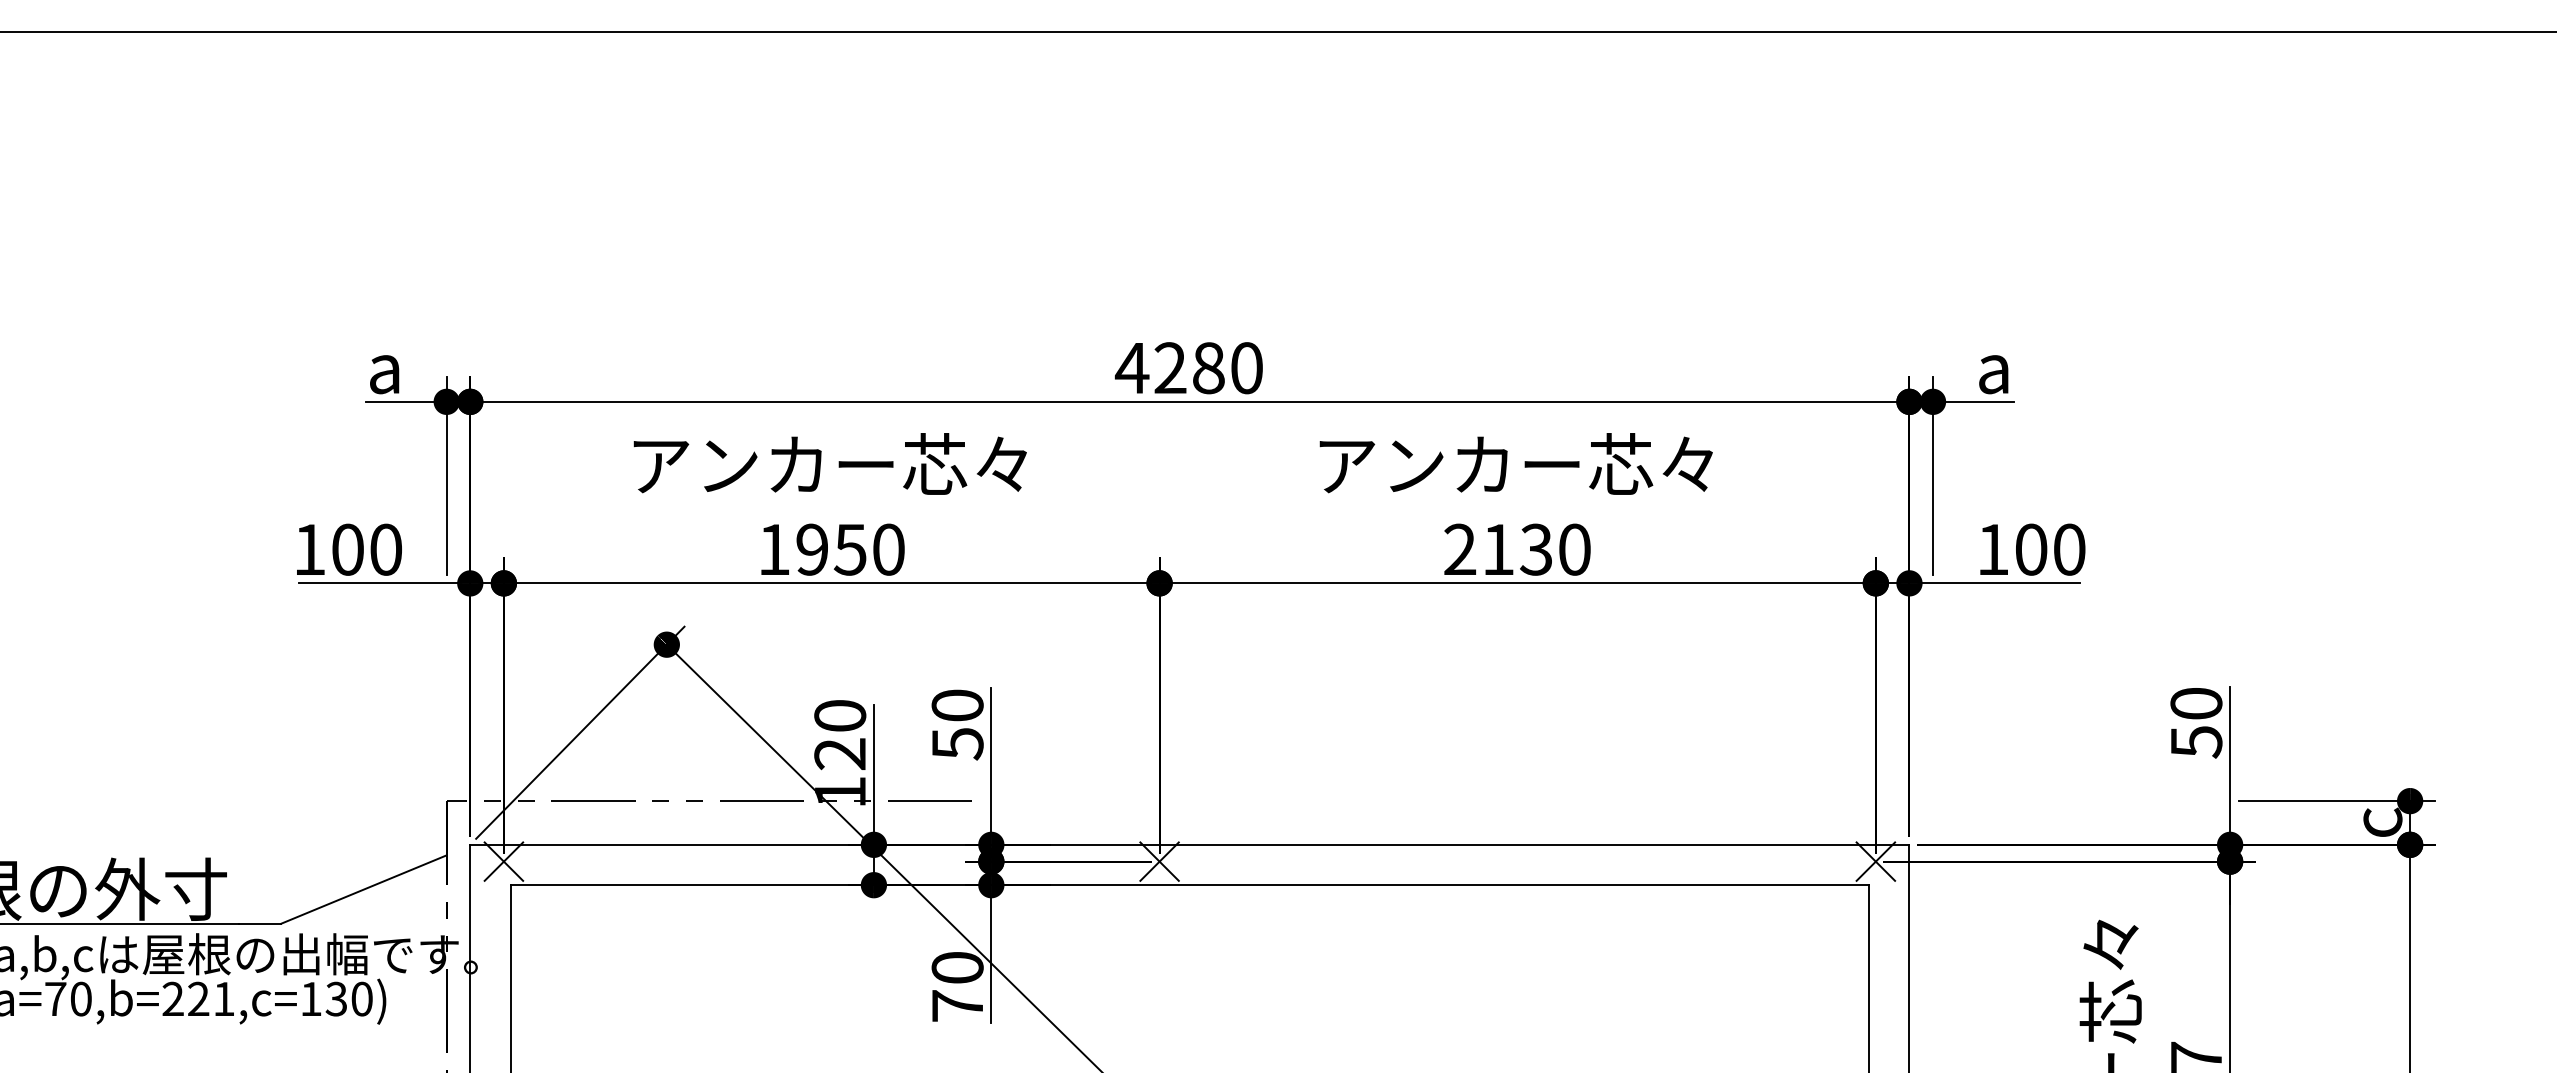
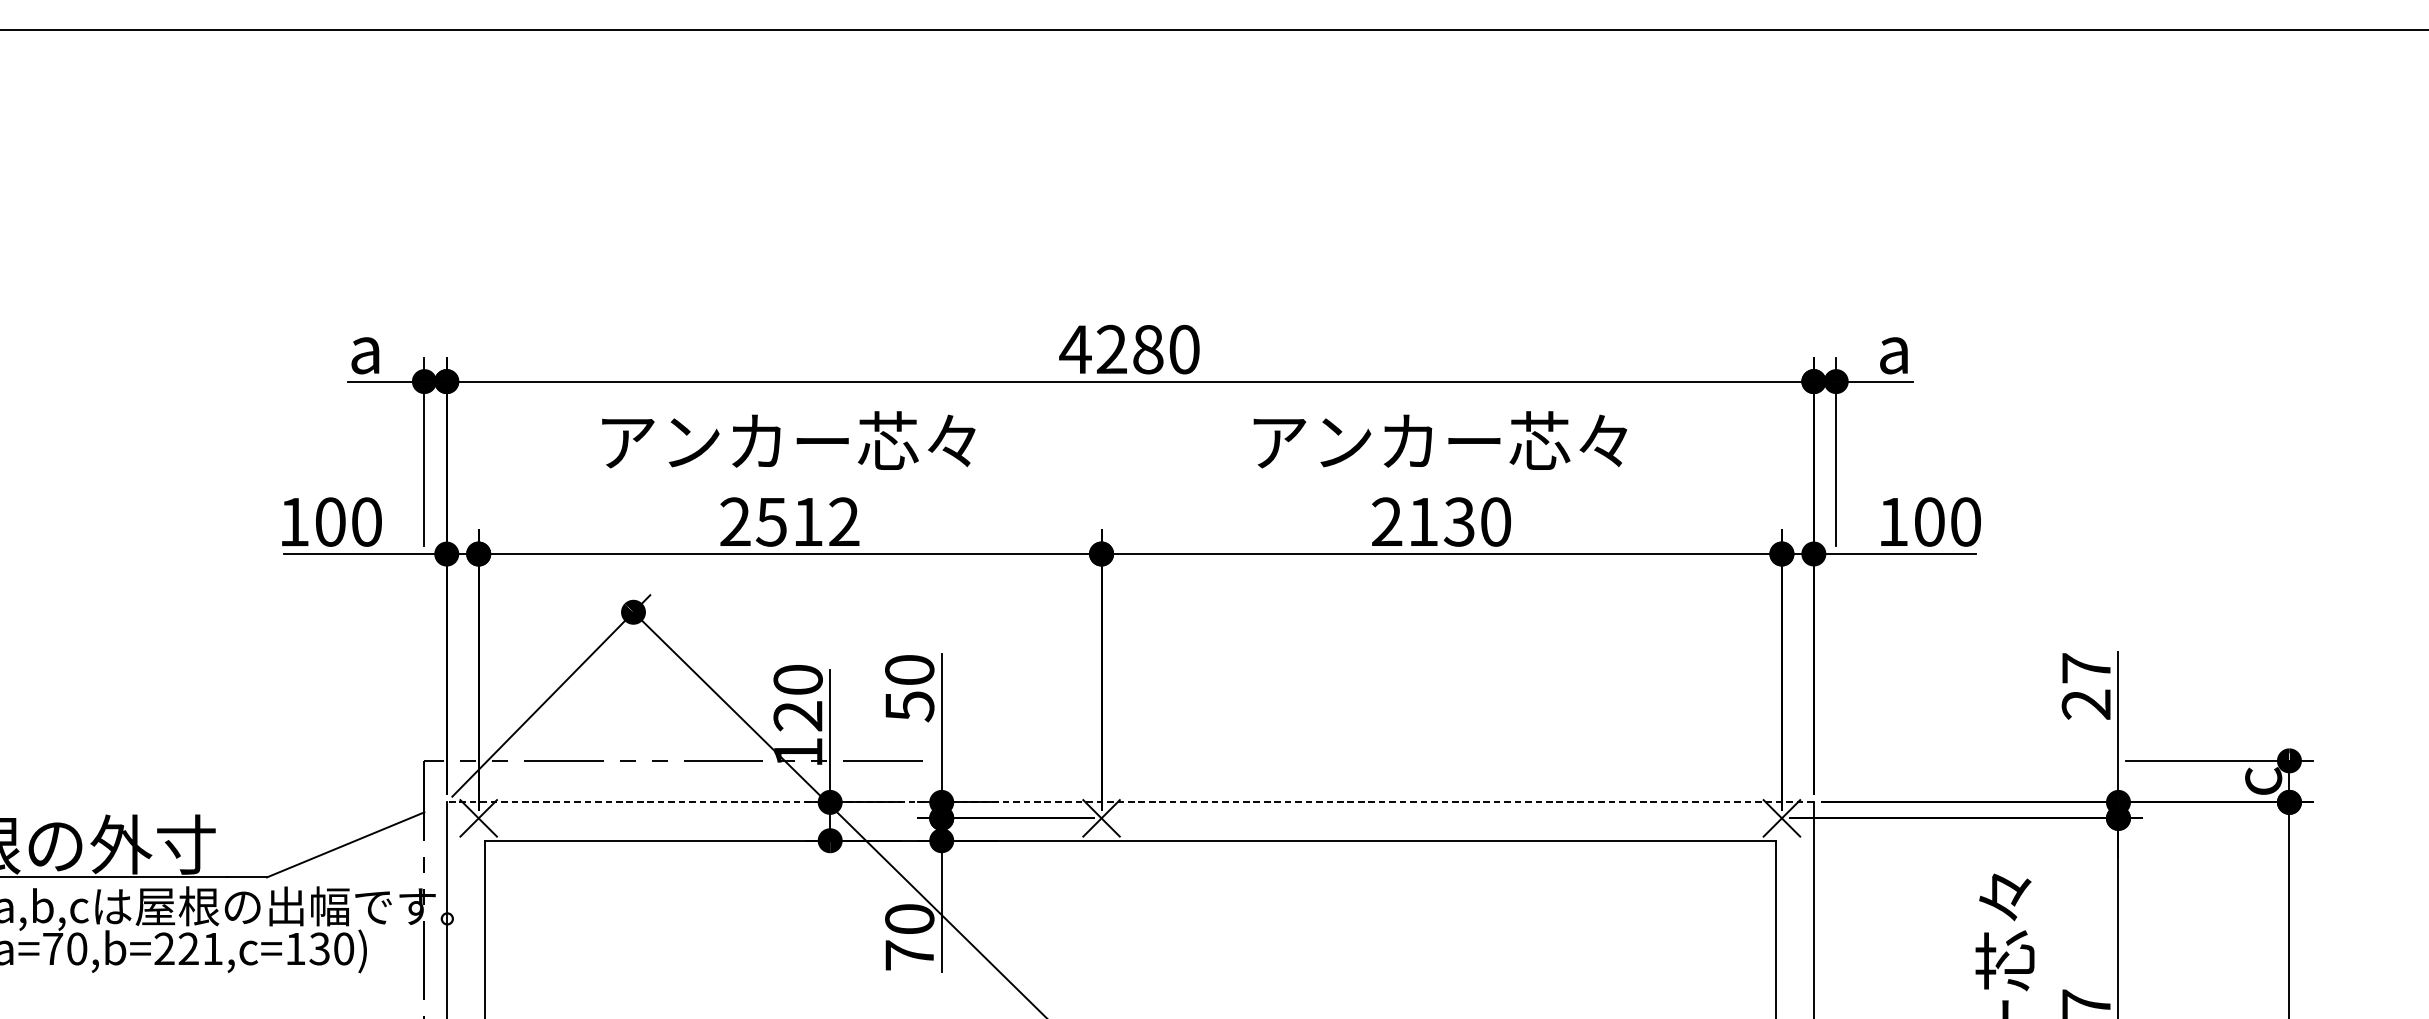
text: (831, 549) -> (789, 521), 1950 -> 2512
text: (2196, 722) -> (2086, 686), 50 -> 27
line: (1189, 844) -> (1129, 802), solid -> dashed

